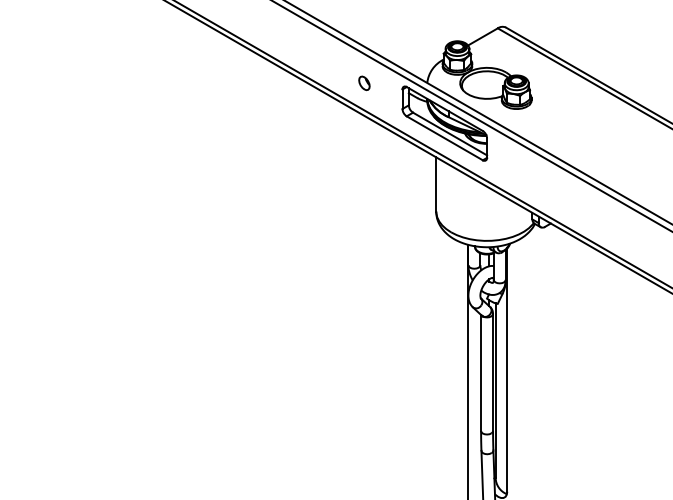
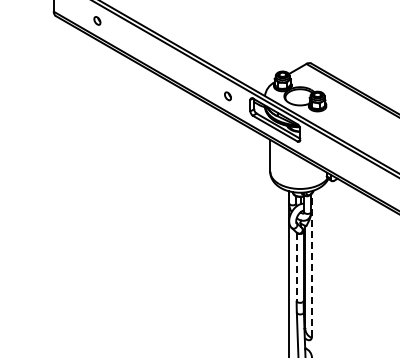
line: (508, 369) -> (312, 264), solid -> dashed
line: (480, 374) -> (296, 267), solid -> dashed

